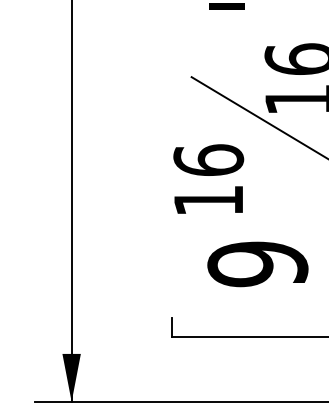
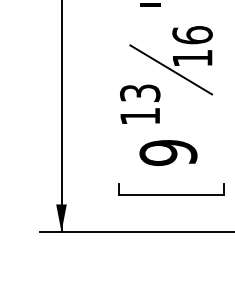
text: (209, 160) -> (140, 93), 16 -> 13

